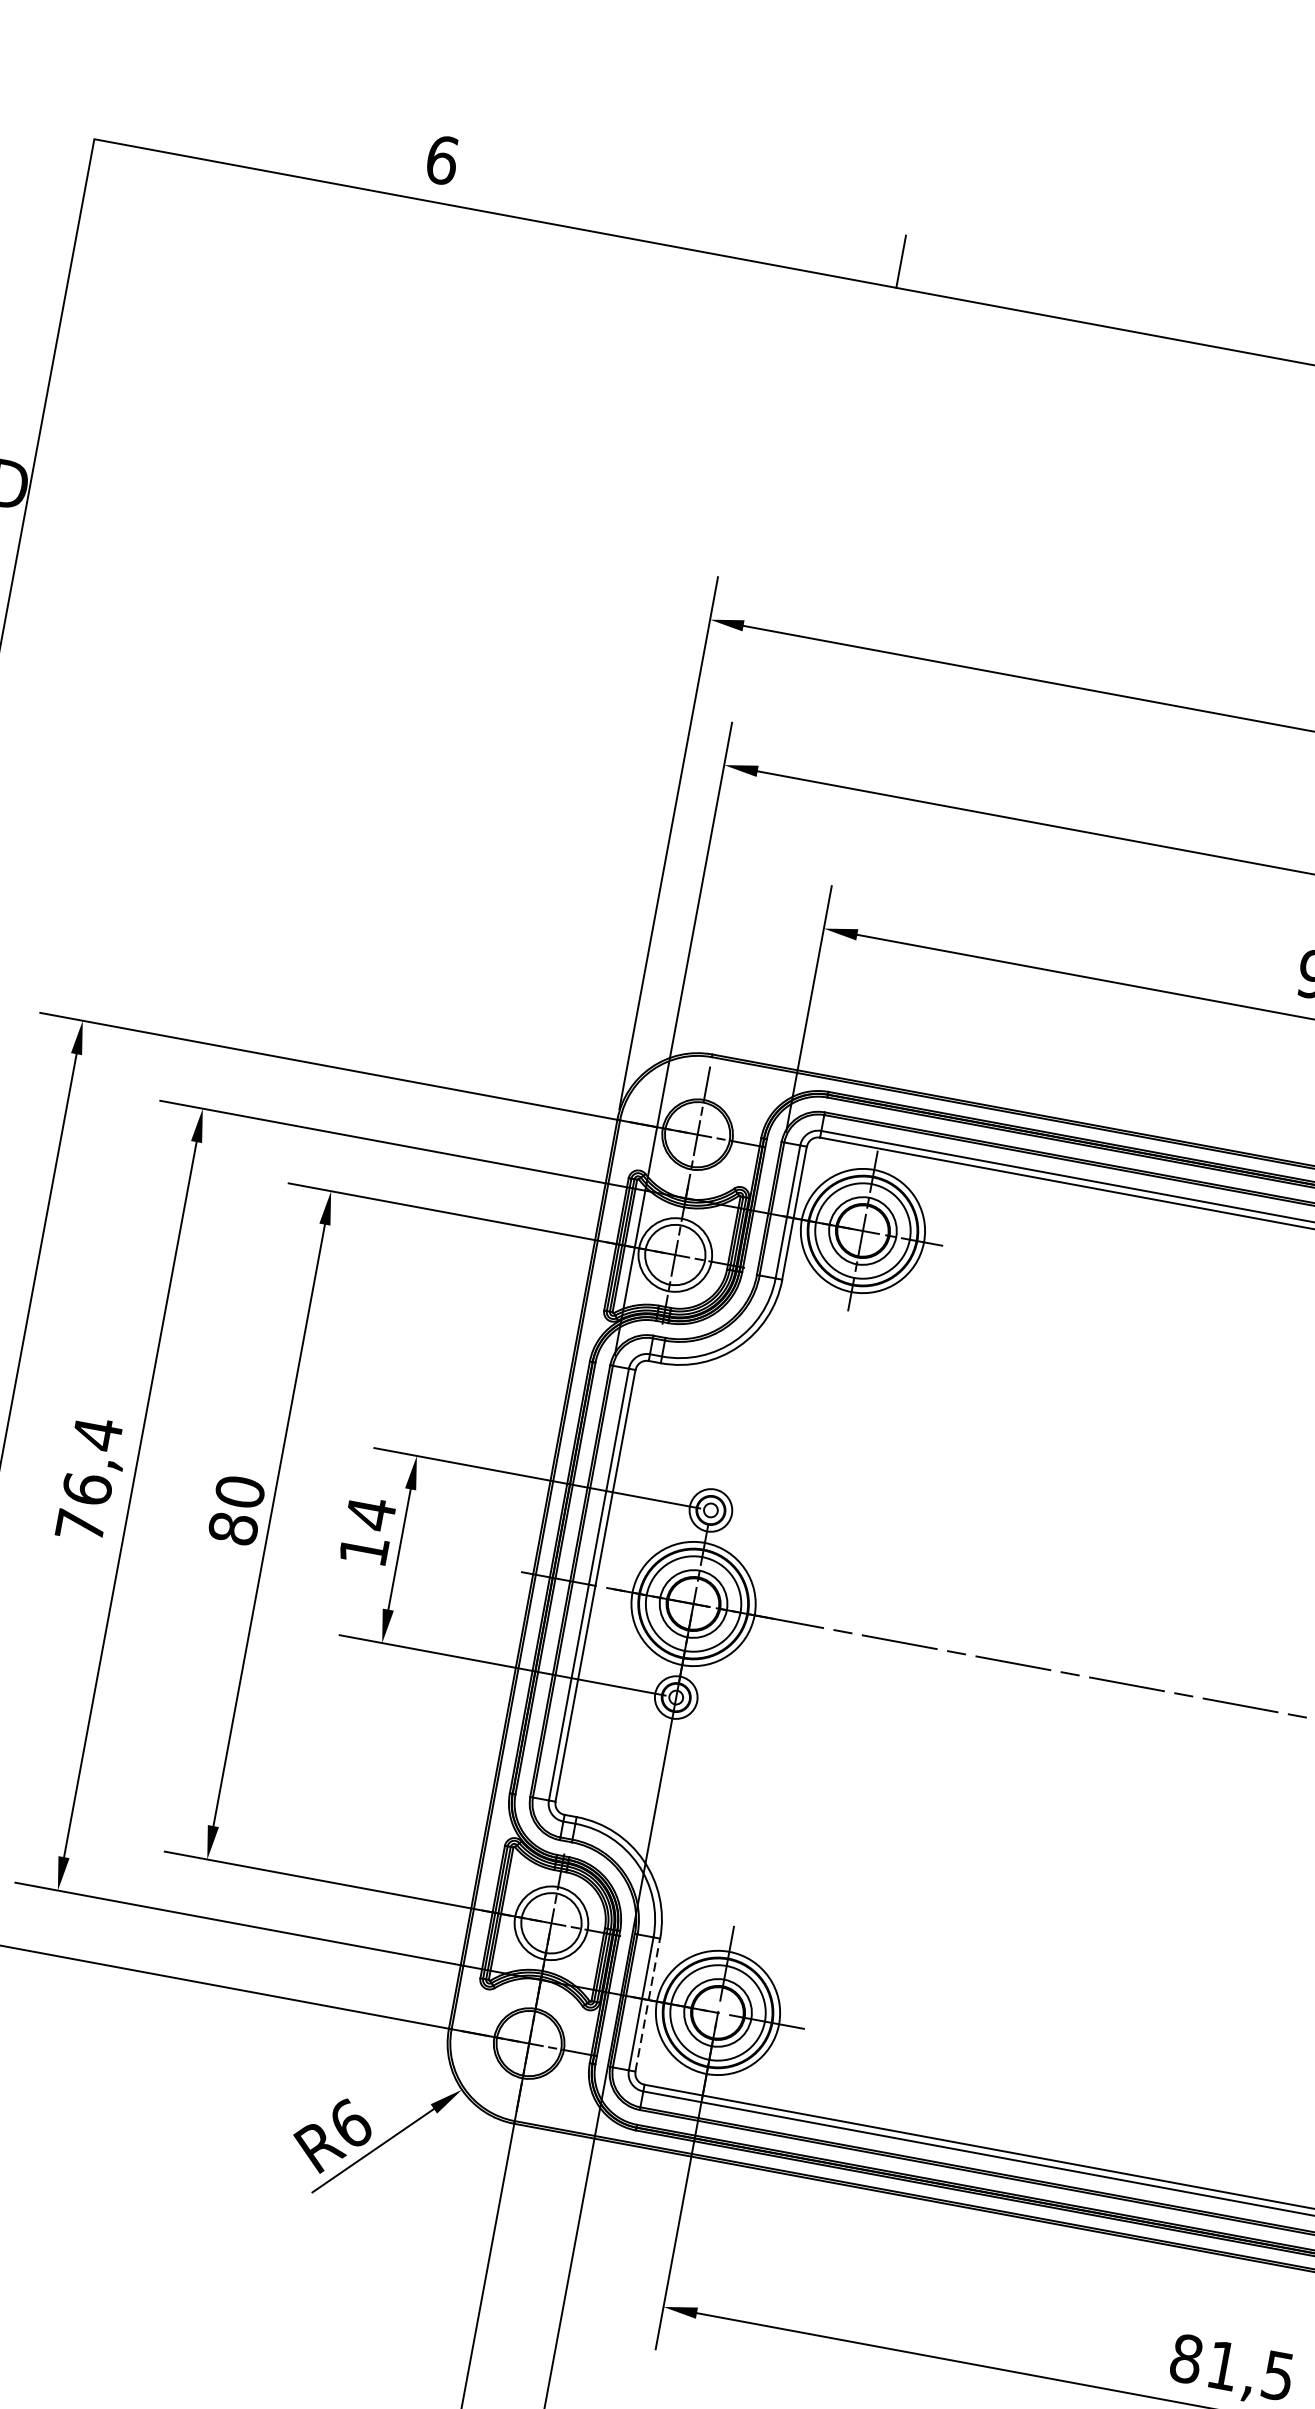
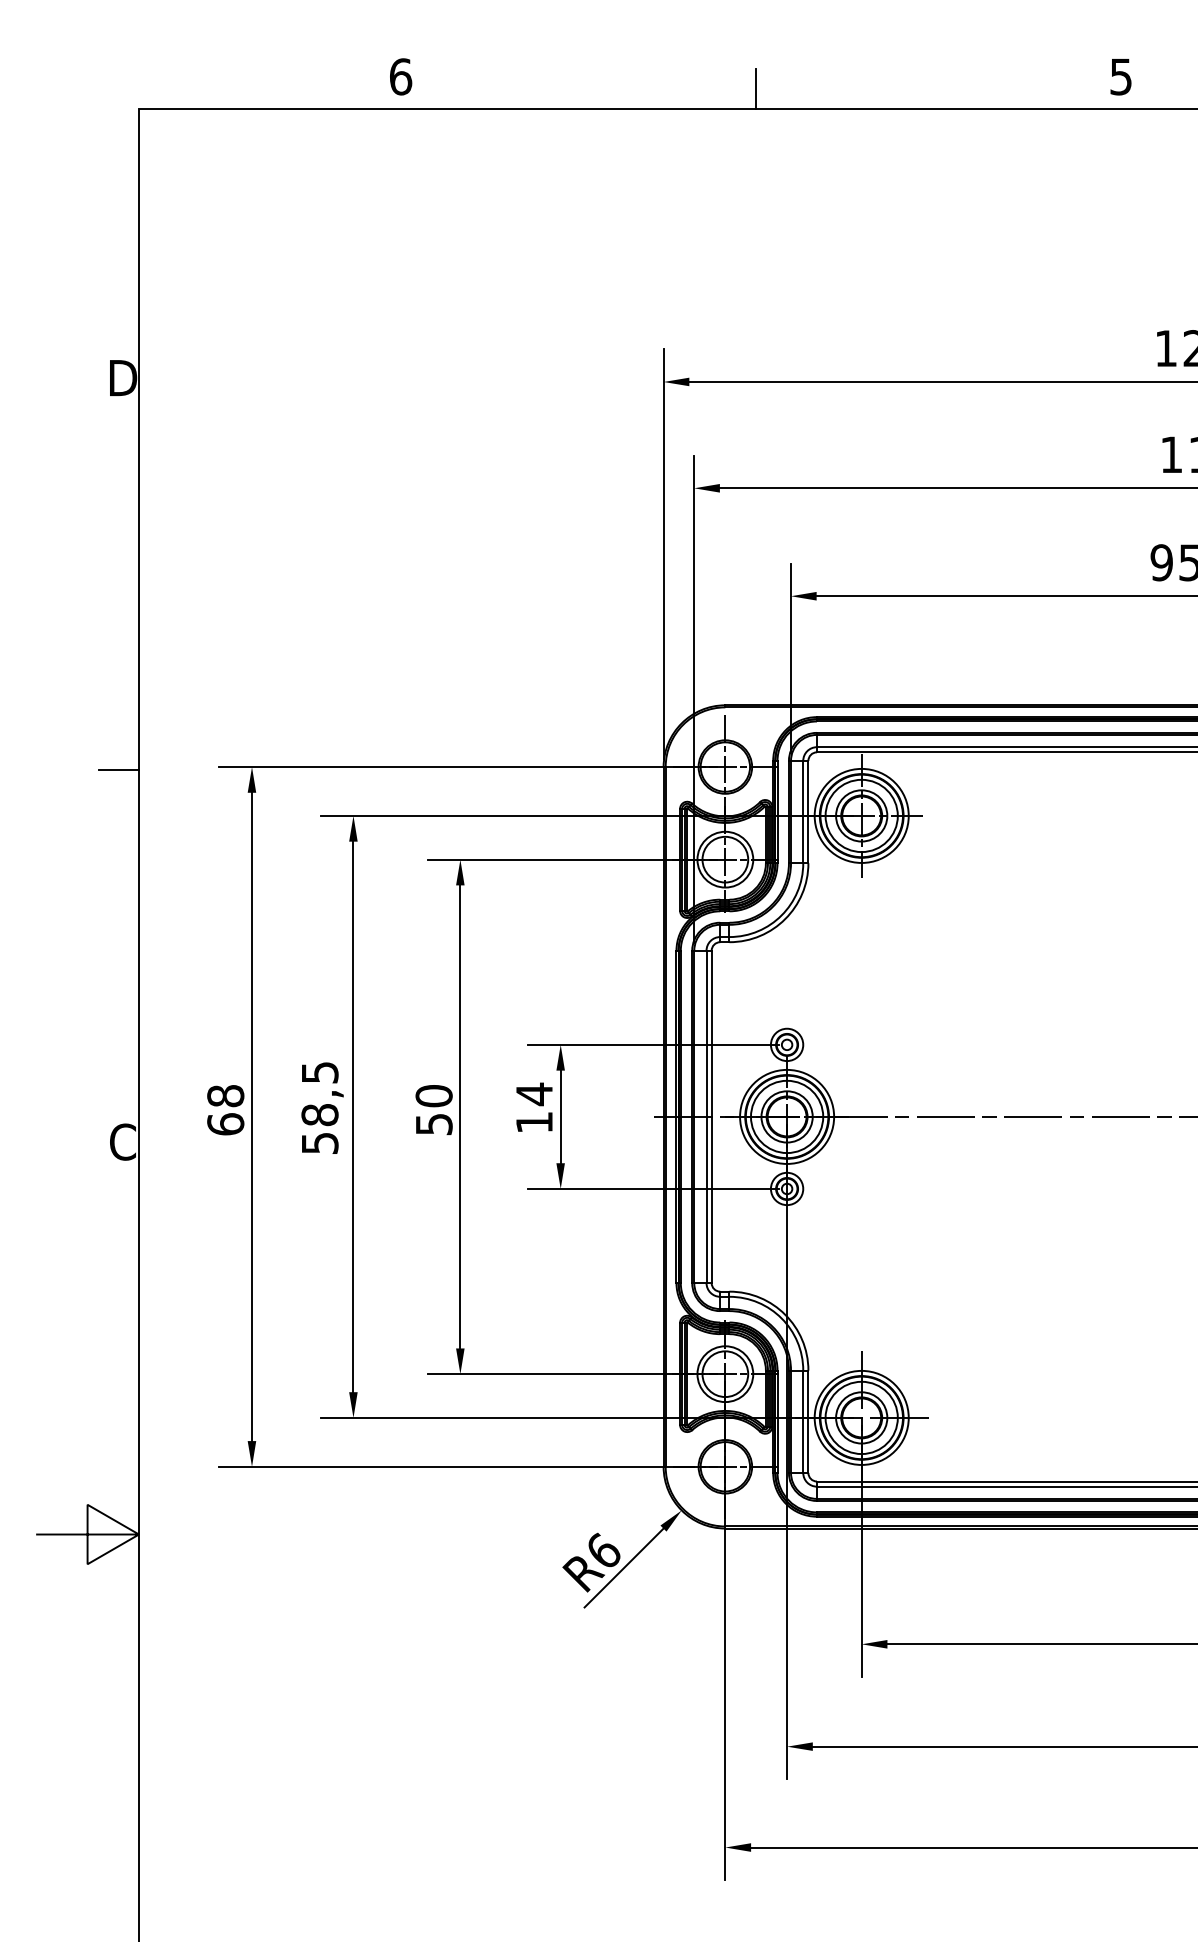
text: (88, 1479) -> (319, 1107), 76,4 -> 58,5
text: (232, 1528) -> (433, 1124), 80 -> 50
line: (648, 2004) -> (808, 1421), dashed -> solid

